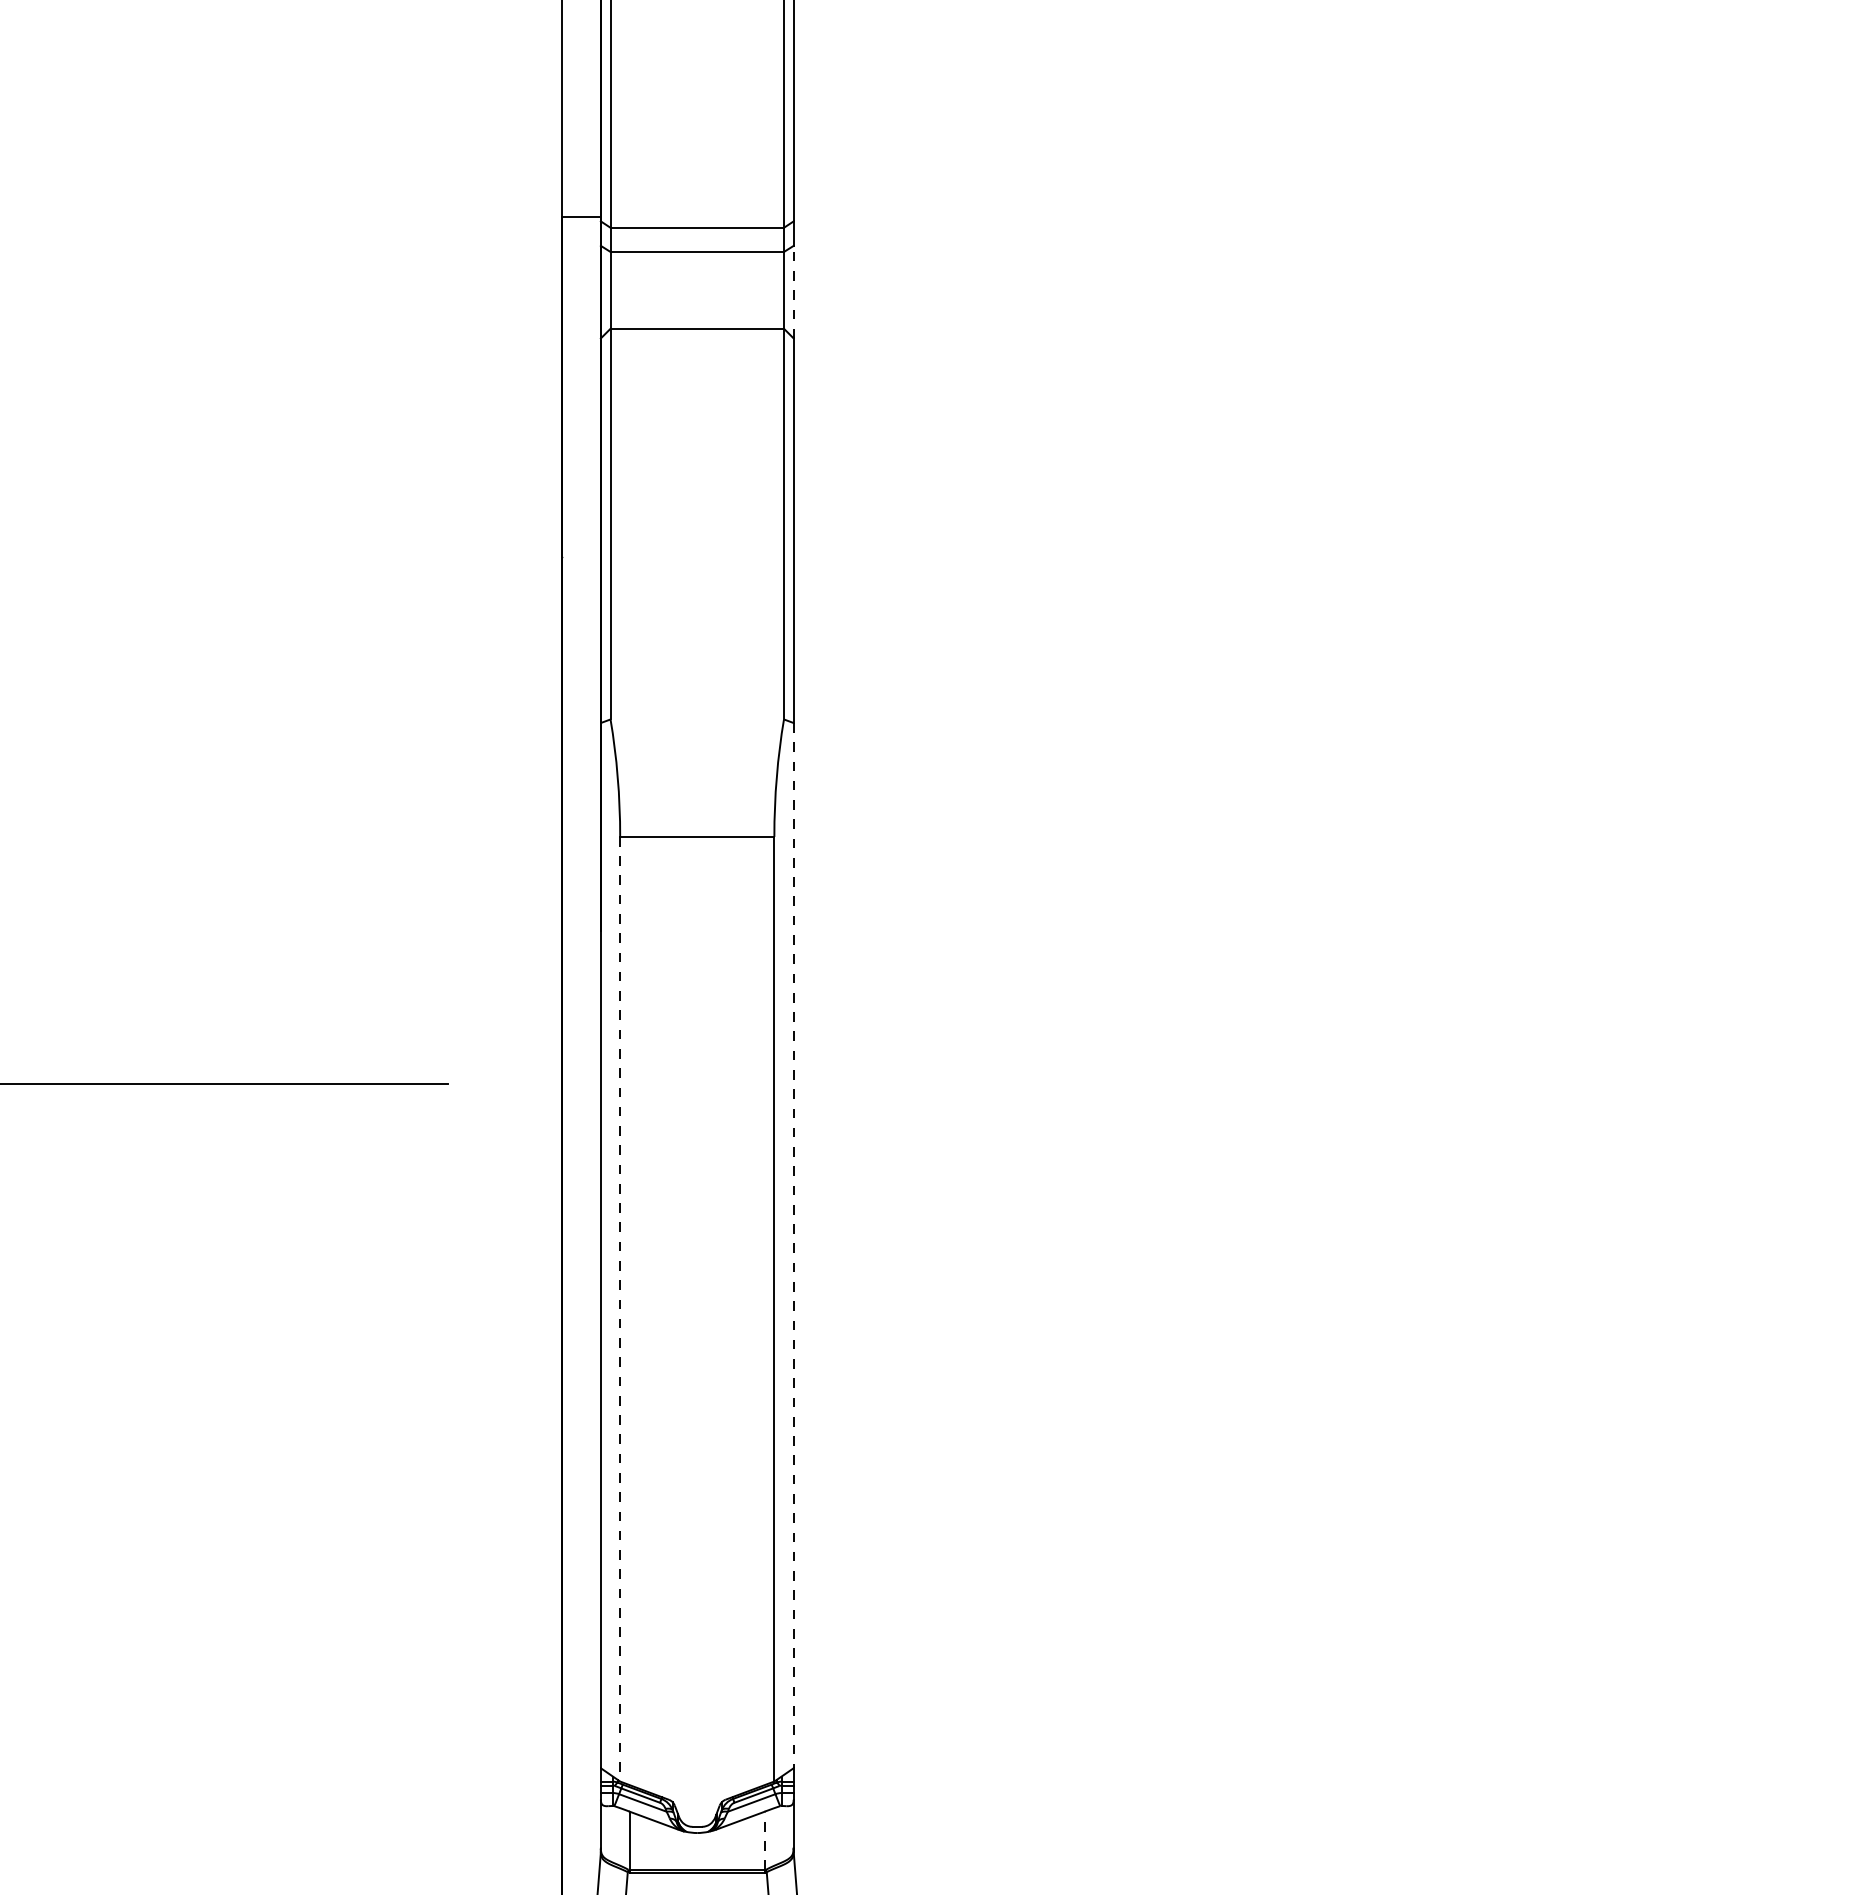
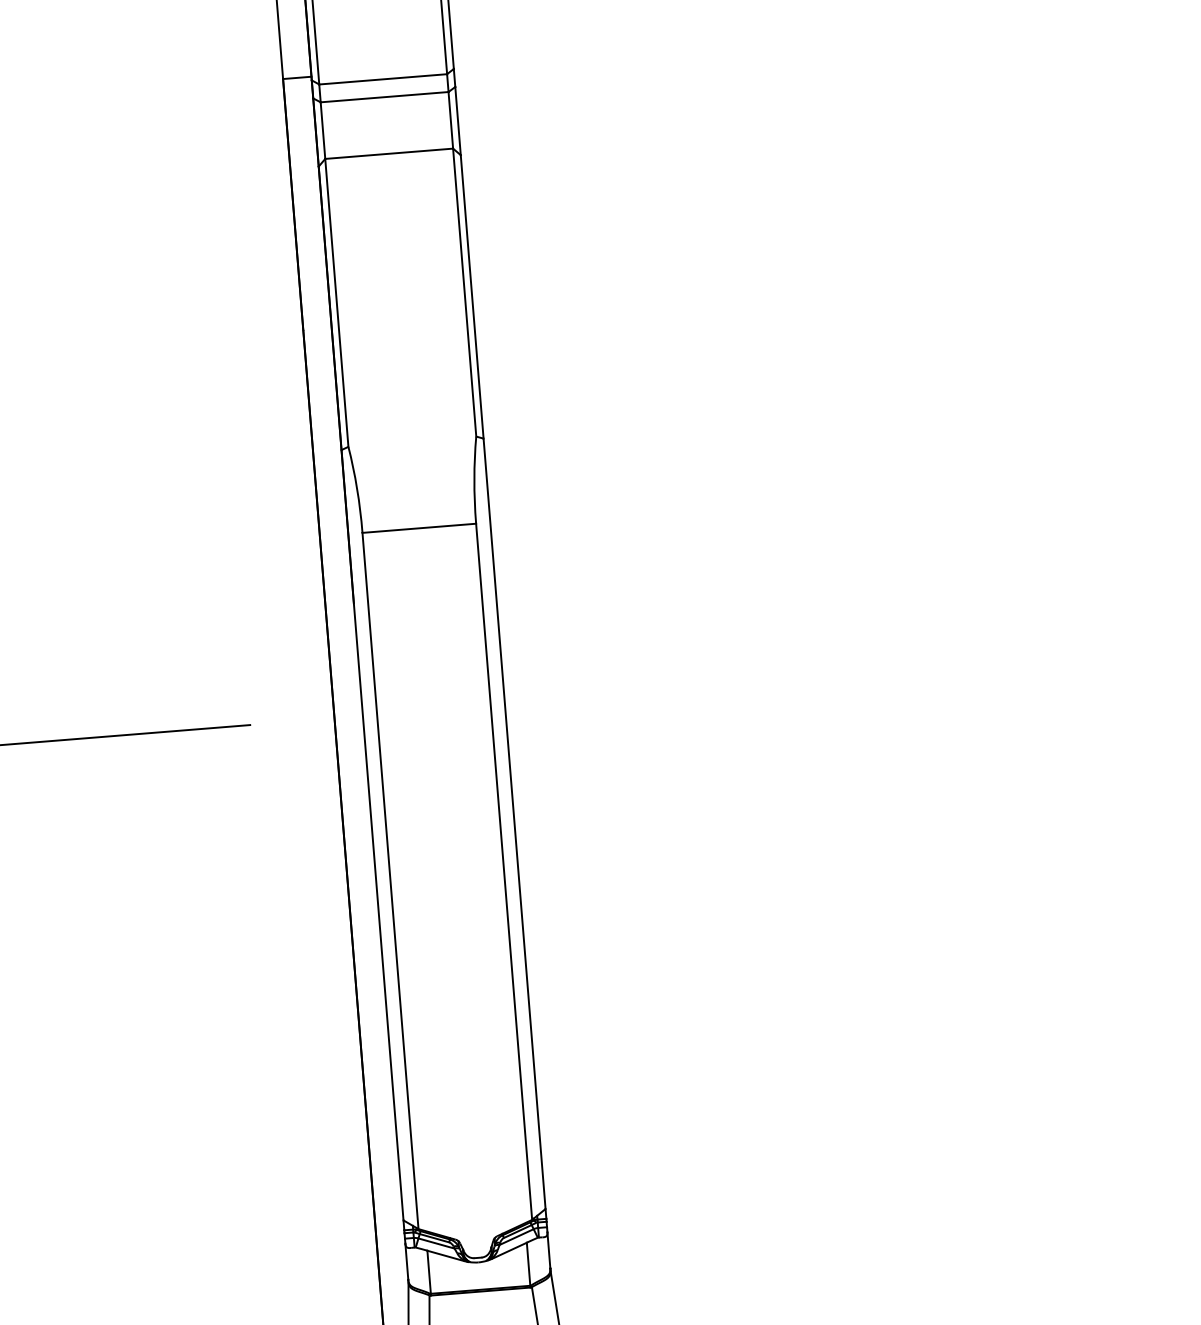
line: (793, 291) -> (457, 120), dashed -> solid
line: (793, 1245) -> (514, 823), dashed -> solid
line: (620, 1309) -> (390, 881), dashed -> solid
line: (764, 1840) -> (528, 1263), dashed -> solid

